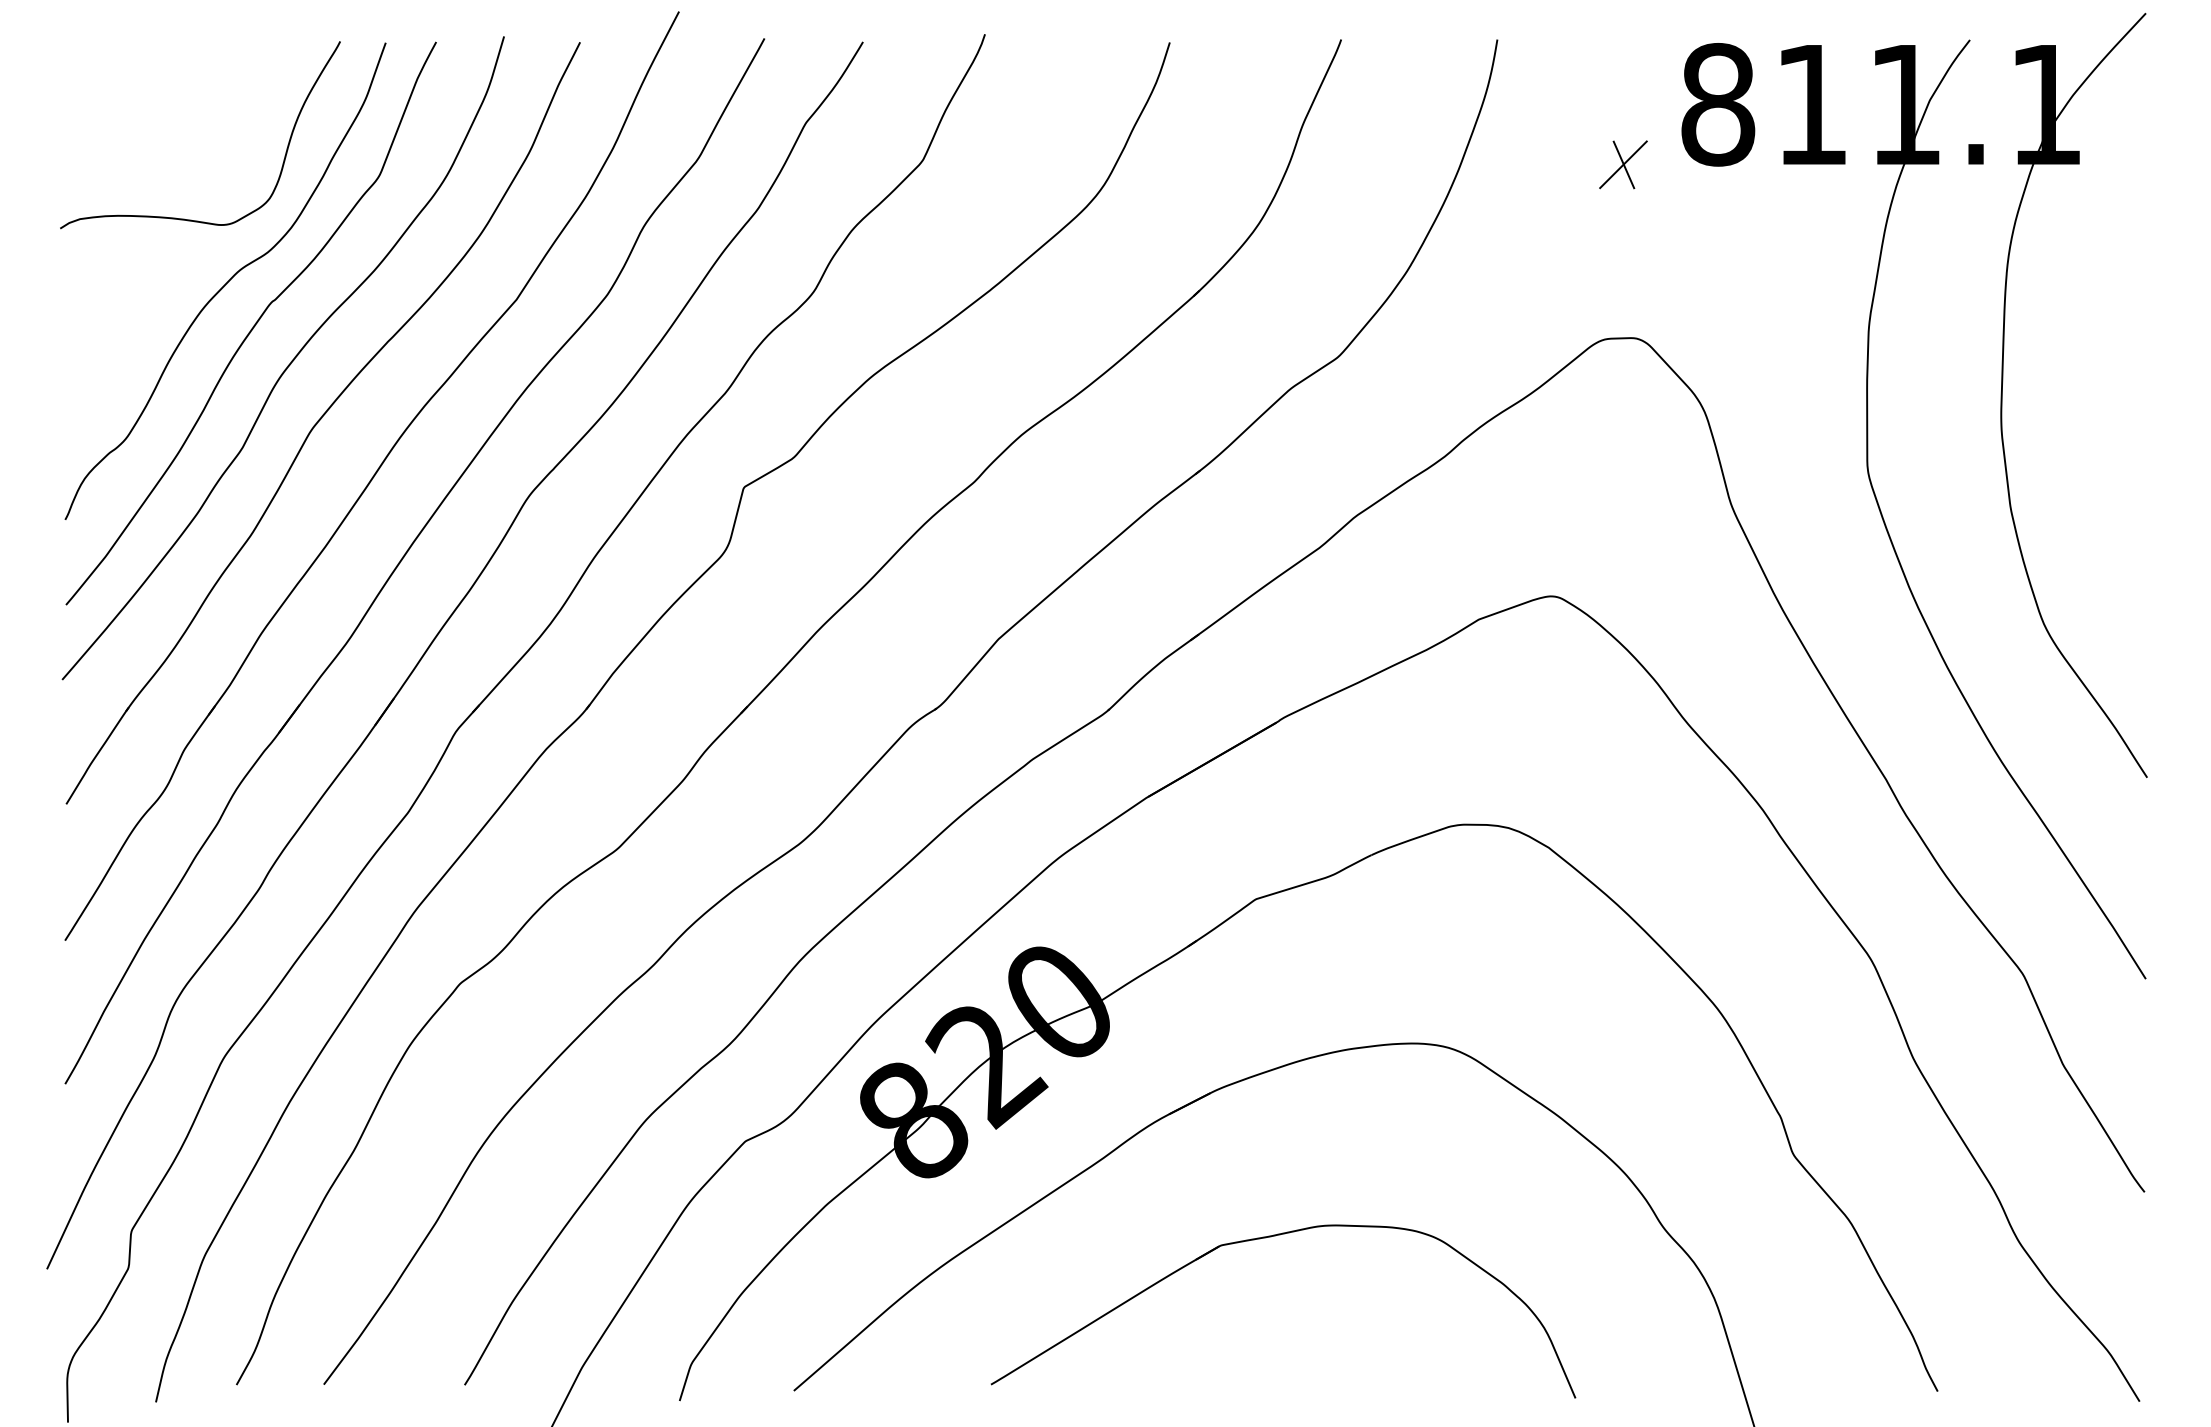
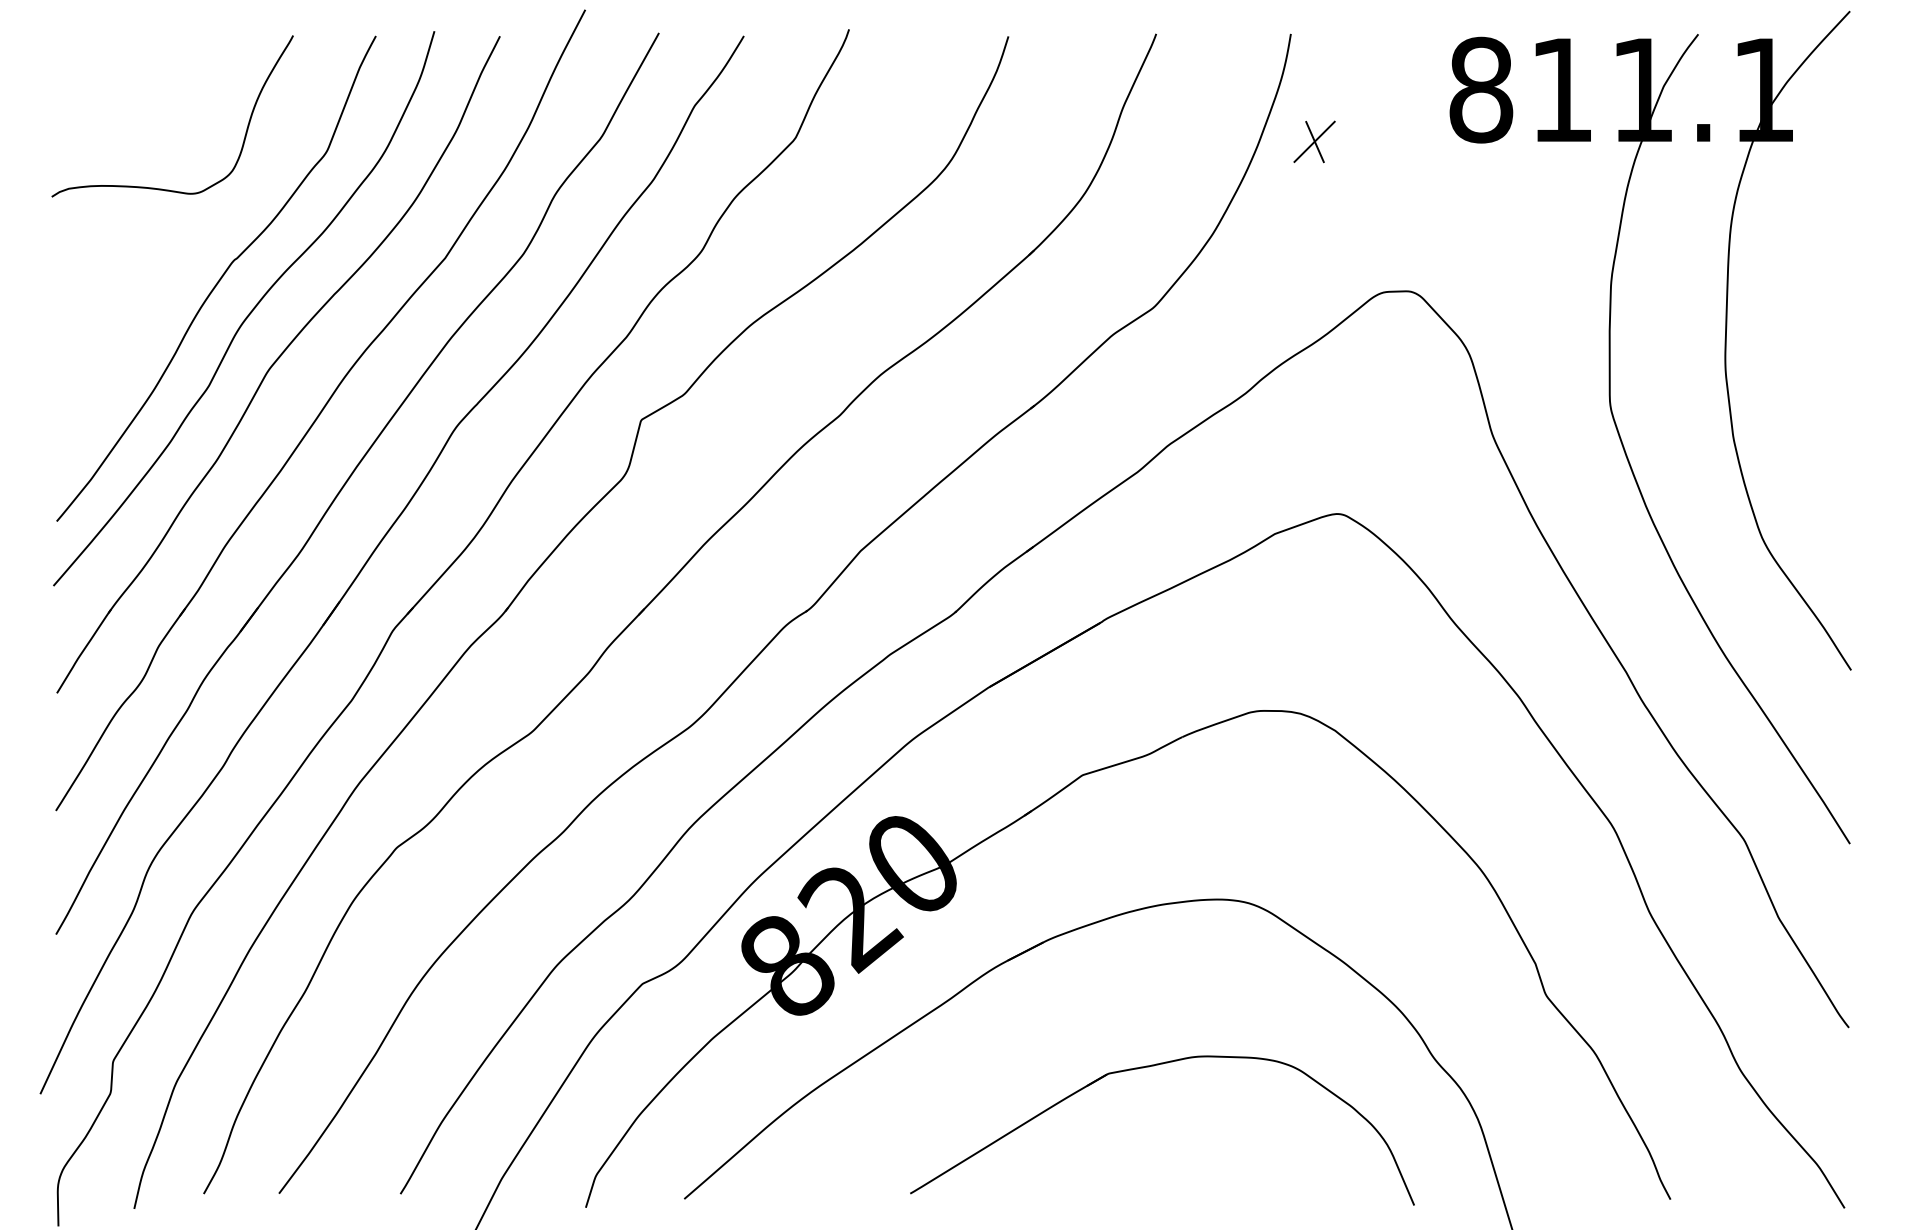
part: (1623, 164) -> (1314, 141), moved
curve: (226, 281) -> (195, 242), removed
part: (1268, 1238) -> (1149, 1067), moved

